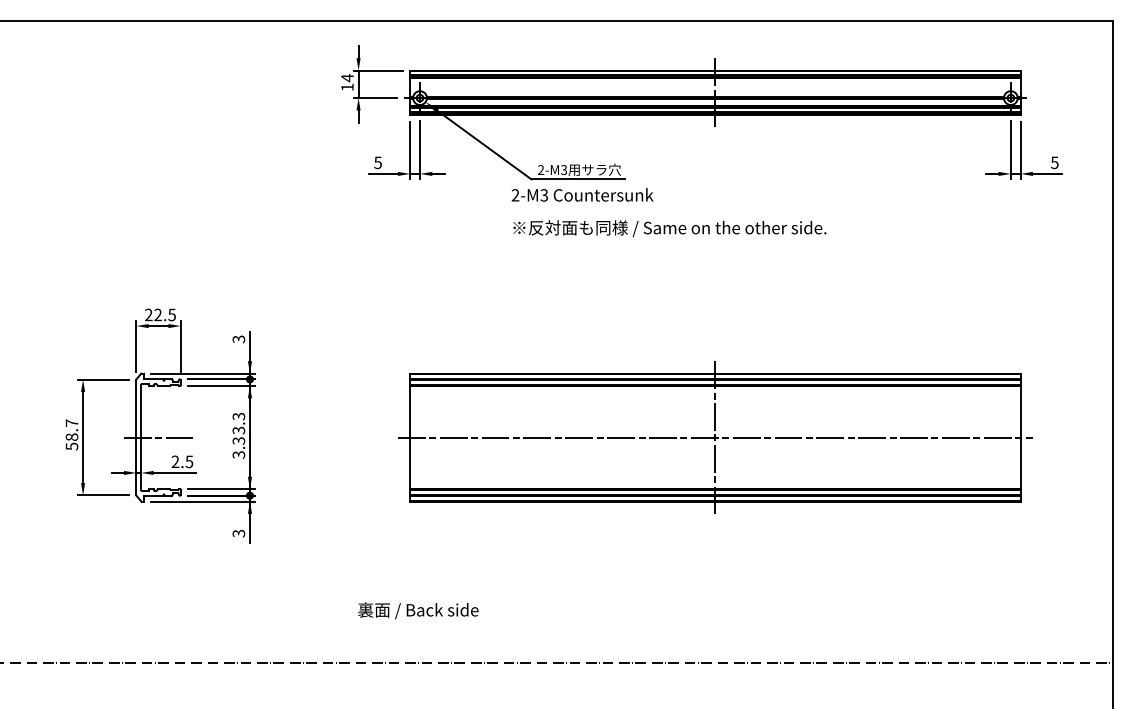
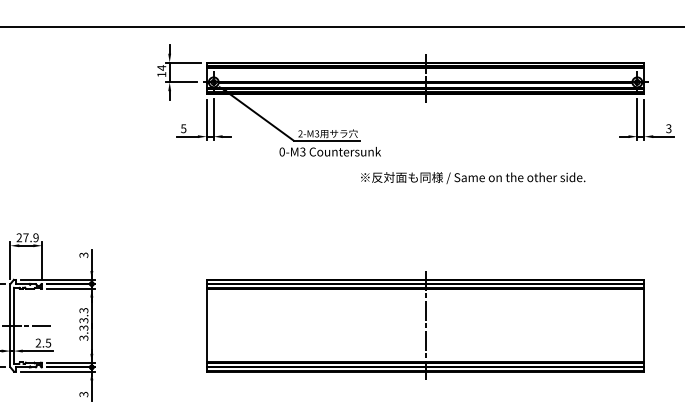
text: (1054, 162) -> (668, 128), 5 -> 3
text: (515, 195) -> (282, 152), 2-M3 -> 0-M3
text: (669, 228) -> (472, 177), moved
text: (164, 314) -> (30, 237), 22.5 -> 27.9
line: (715, 437) -> (425, 325), removed

